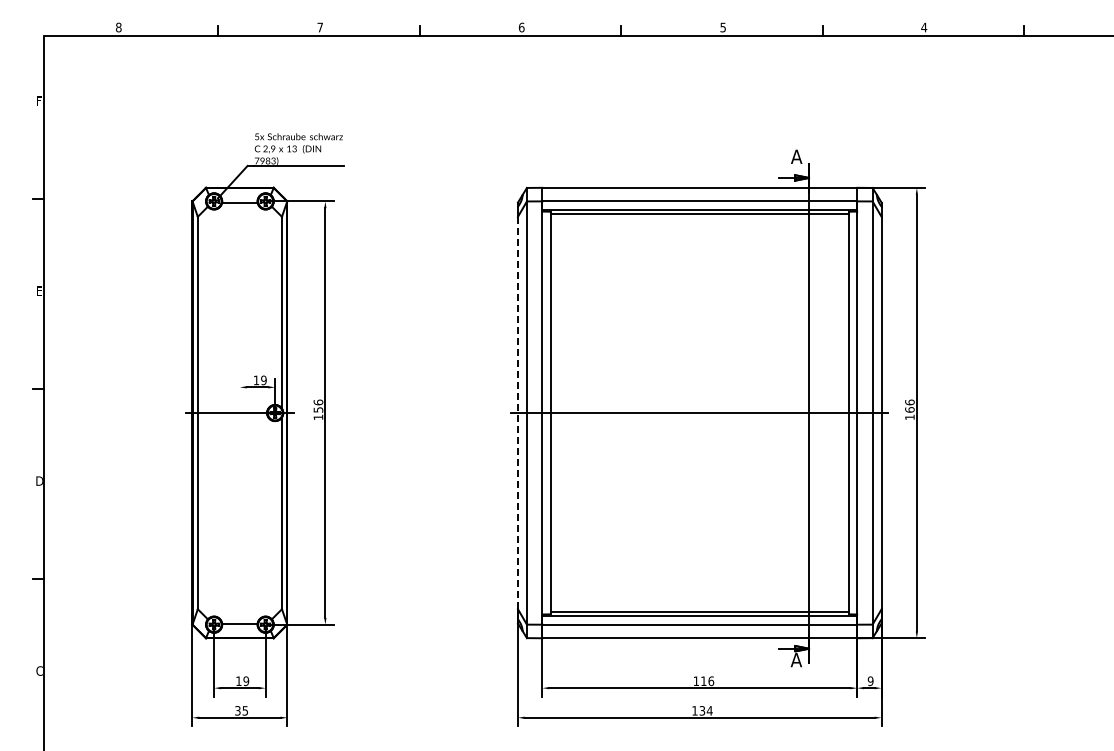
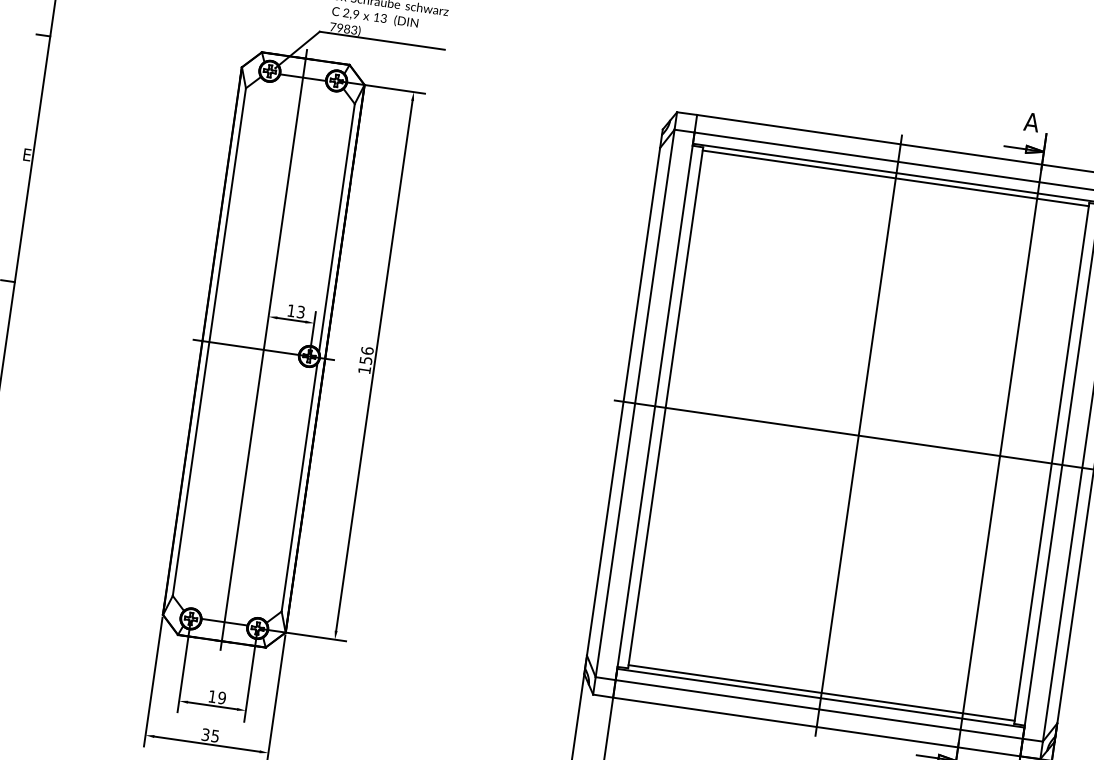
text: (263, 380) -> (300, 312), 19 -> 13
line: (239, 412) -> (263, 349), added
line: (517, 413) -> (622, 402), dashed -> solid
line: (699, 413) -> (858, 436), added

